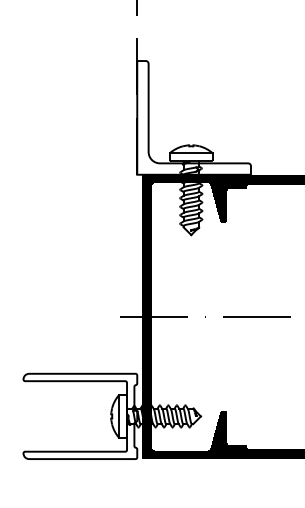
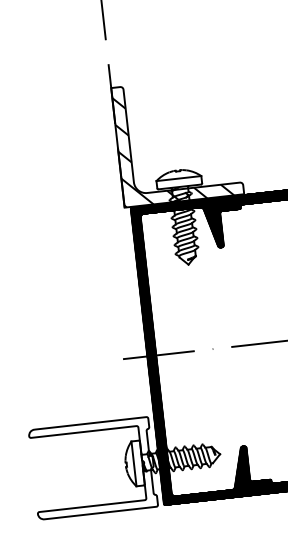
hatch: (189, 122) -> (173, 146), added

